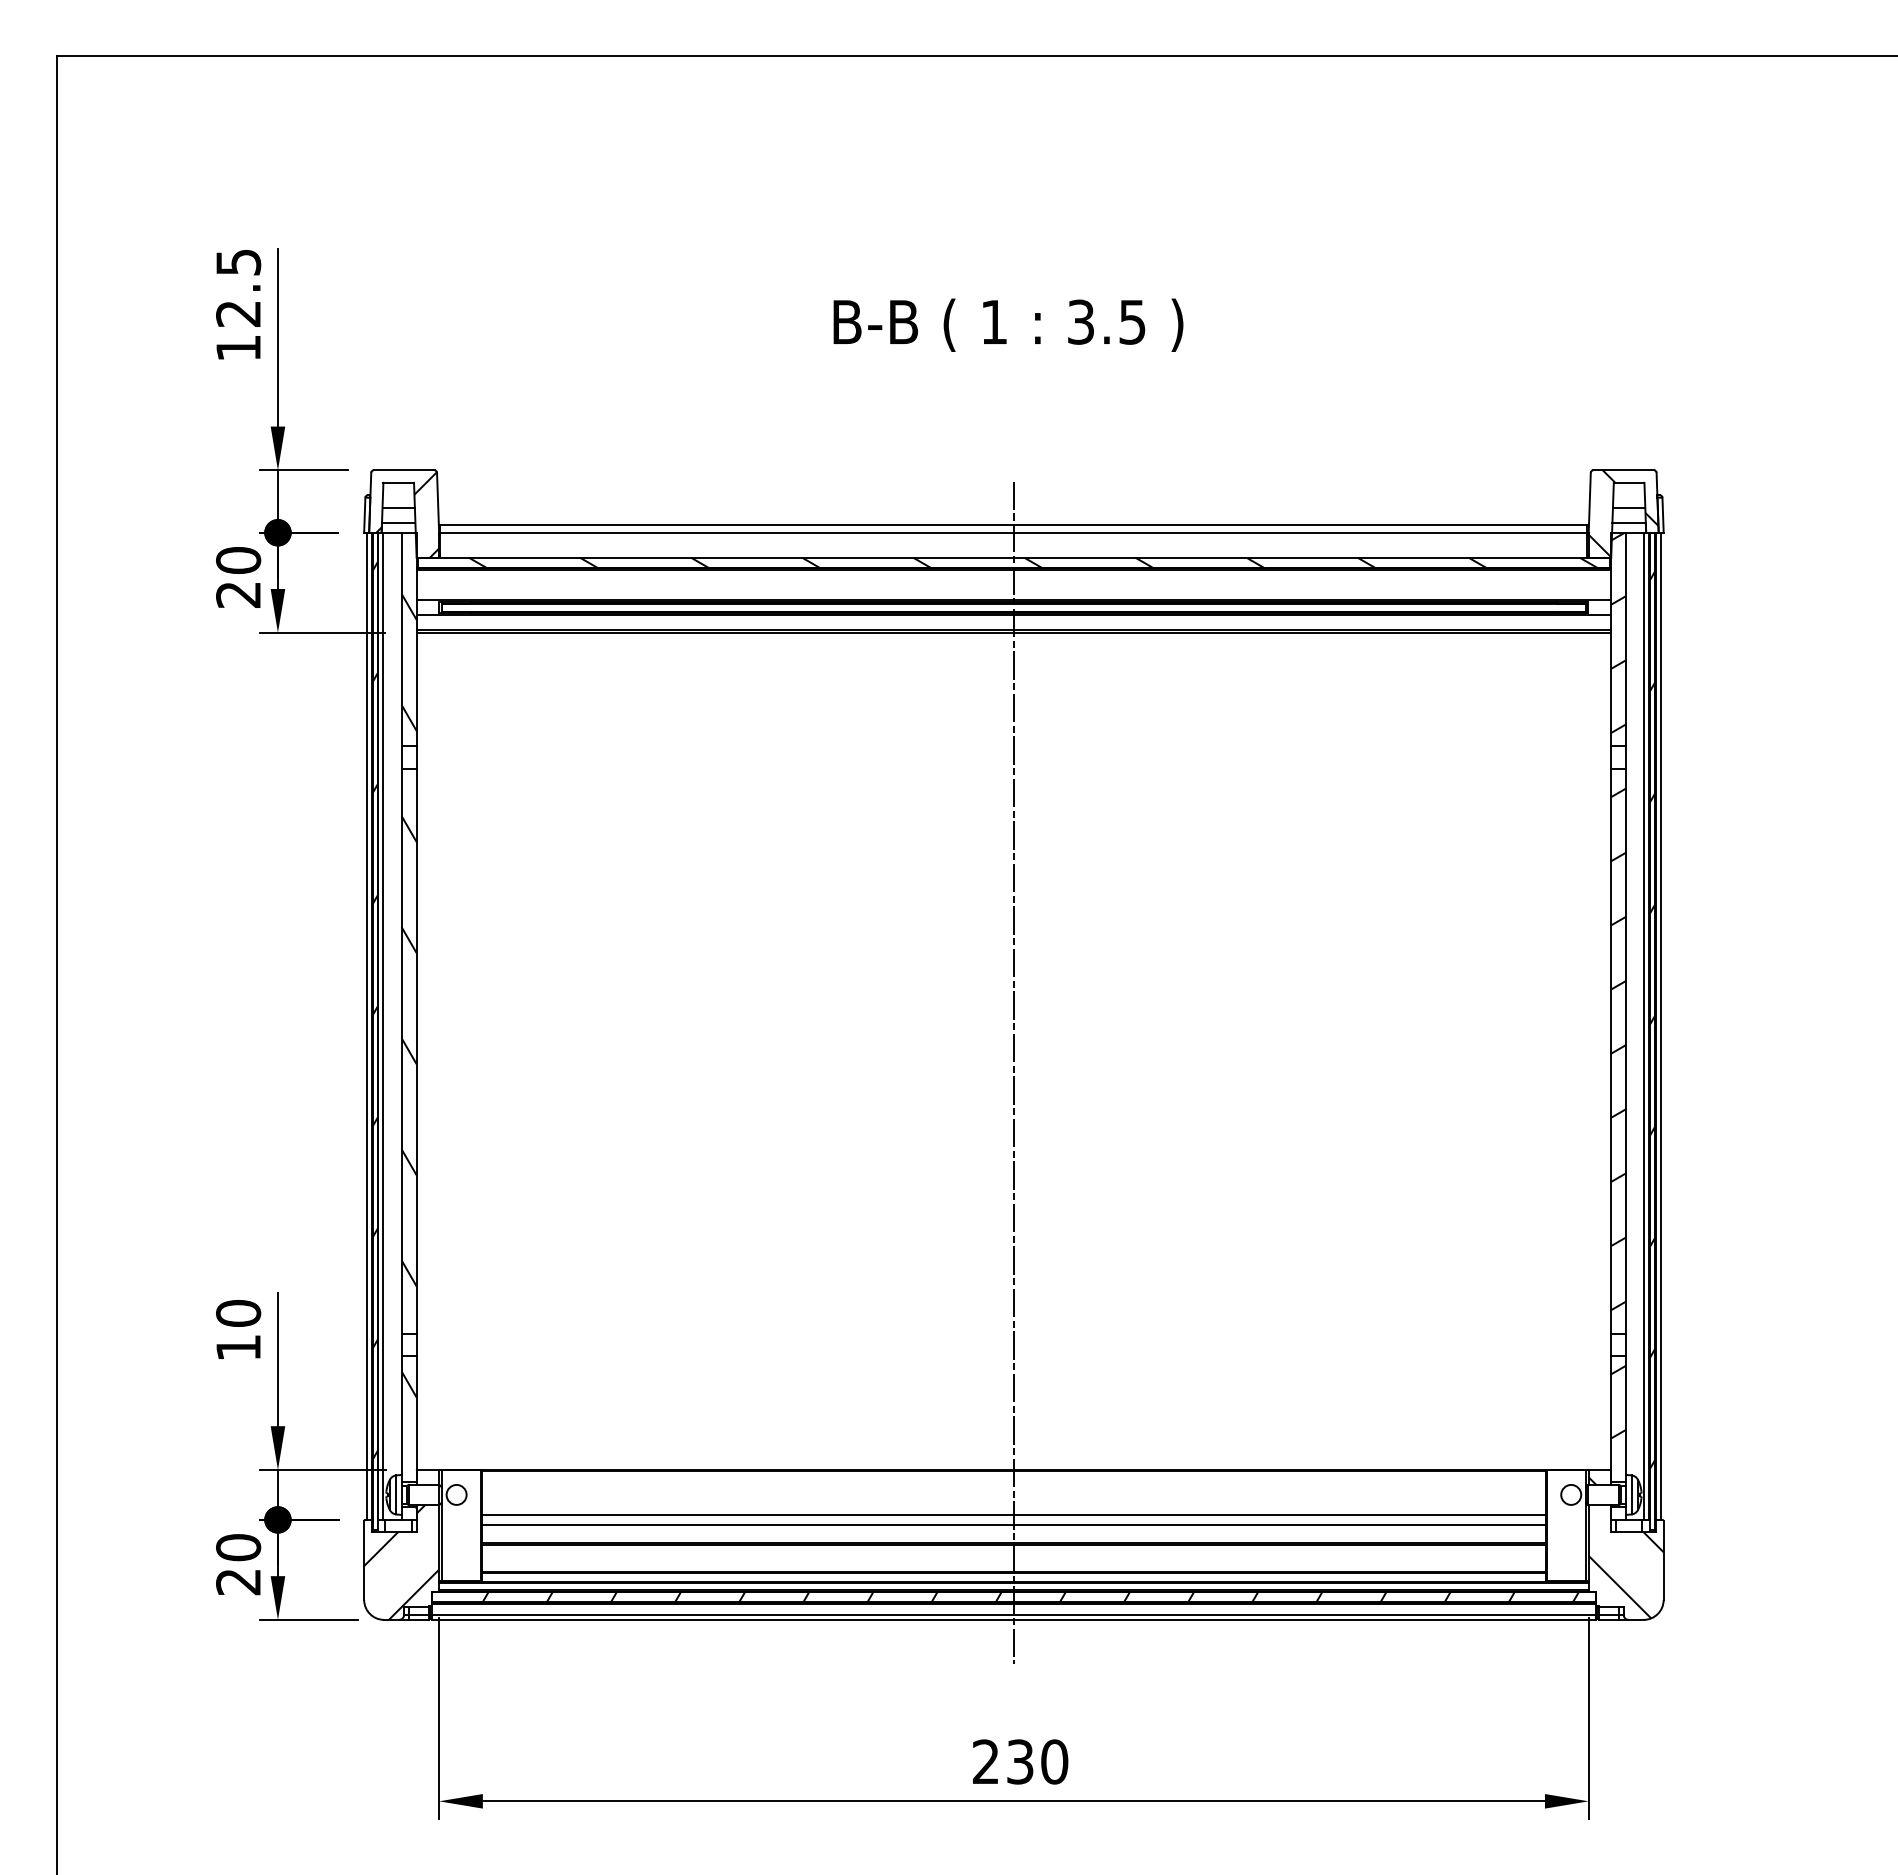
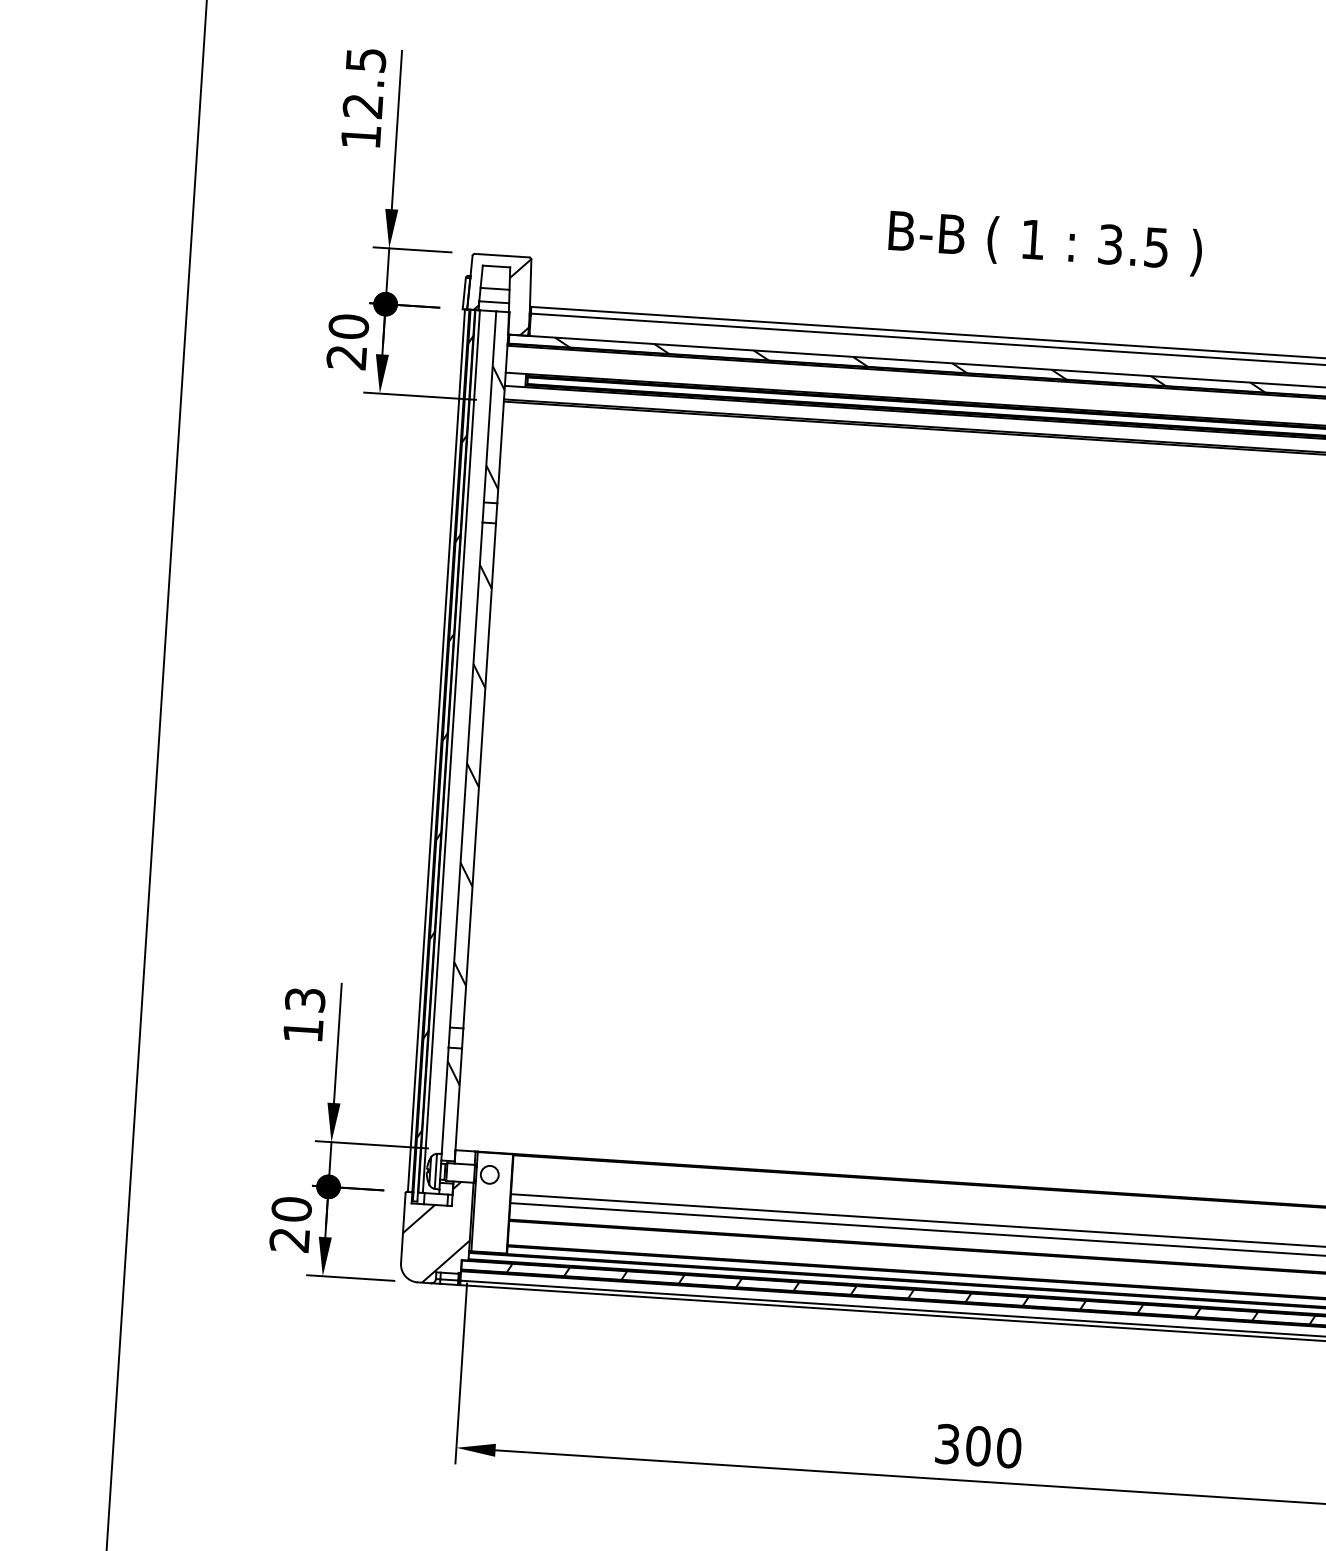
text: (1008, 324) -> (1045, 242), moved
line: (1013, 1072) -> (1012, 829), removed
text: (238, 1313) -> (305, 1000), 10 -> 13
text: (1003, 1761) -> (963, 1444), 230 -> 300

